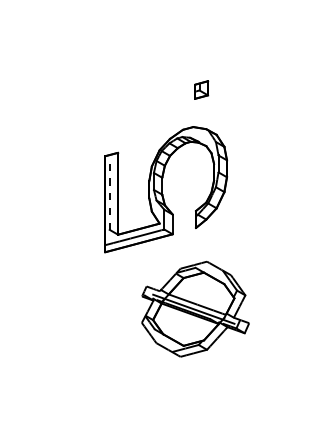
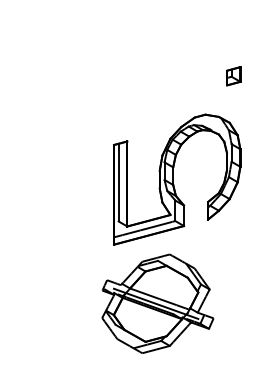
part: (201, 89) -> (233, 75), moved
line: (109, 193) -> (118, 183), dashed -> solid
part: (195, 308) -> (157, 303), moved

